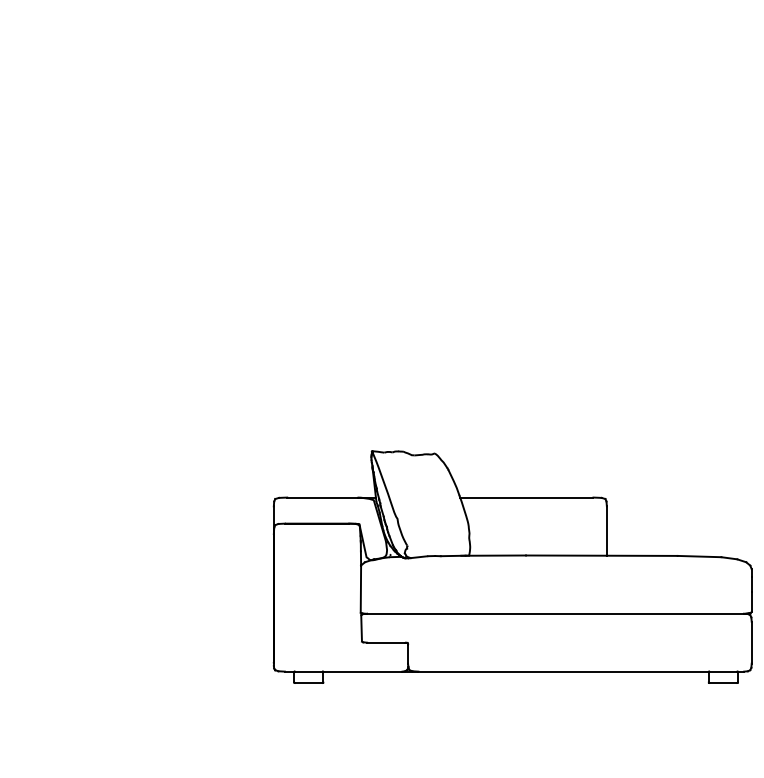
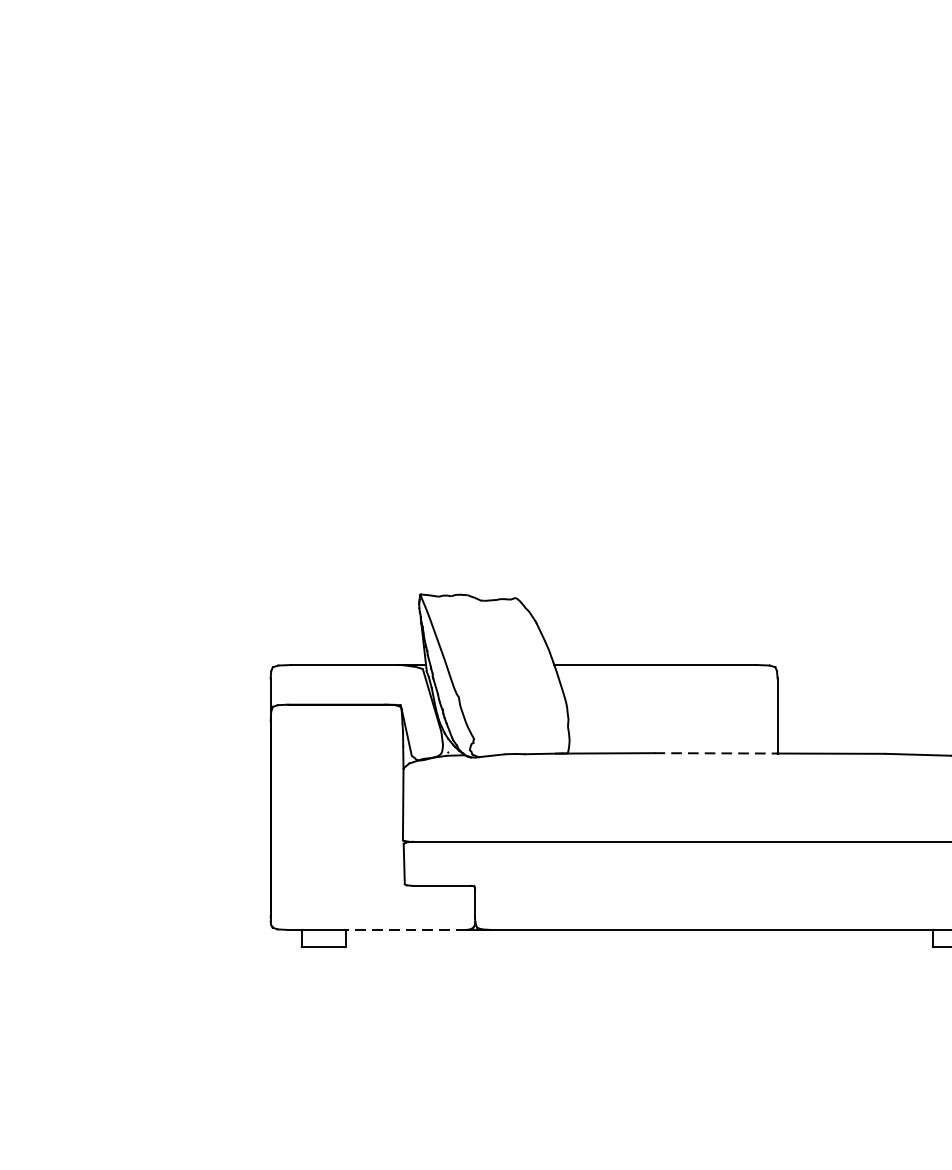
line: (566, 555) -> (716, 753), solid -> dashed
line: (362, 671) -> (405, 929), solid -> dashed

